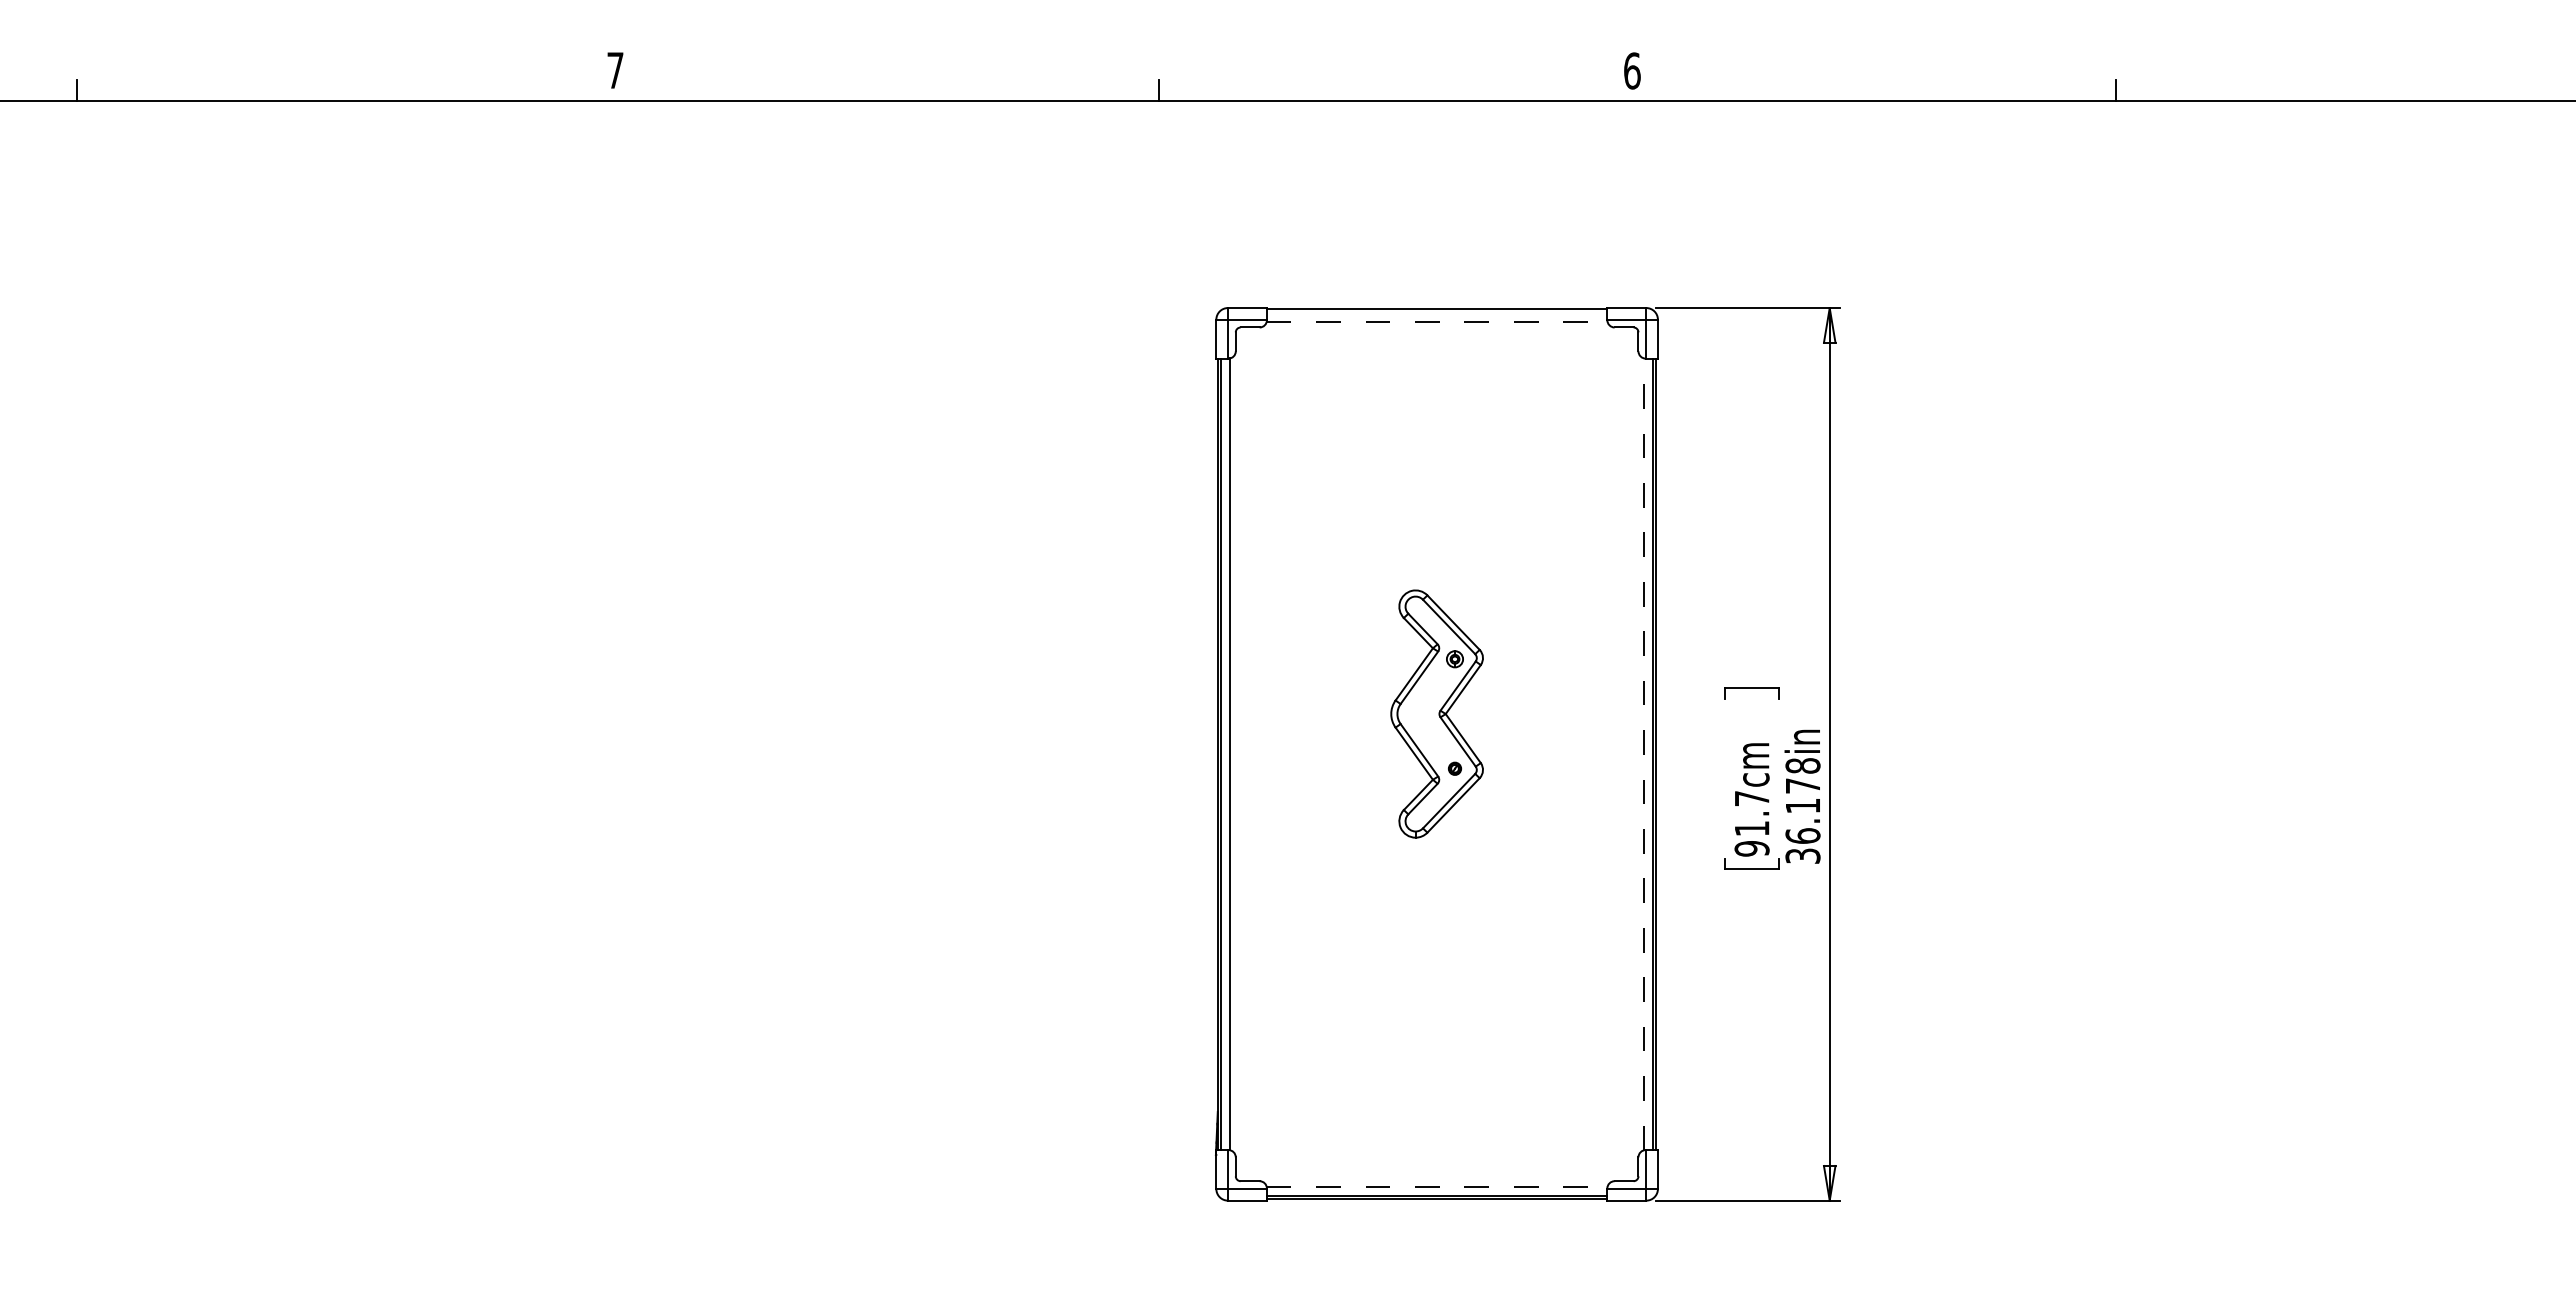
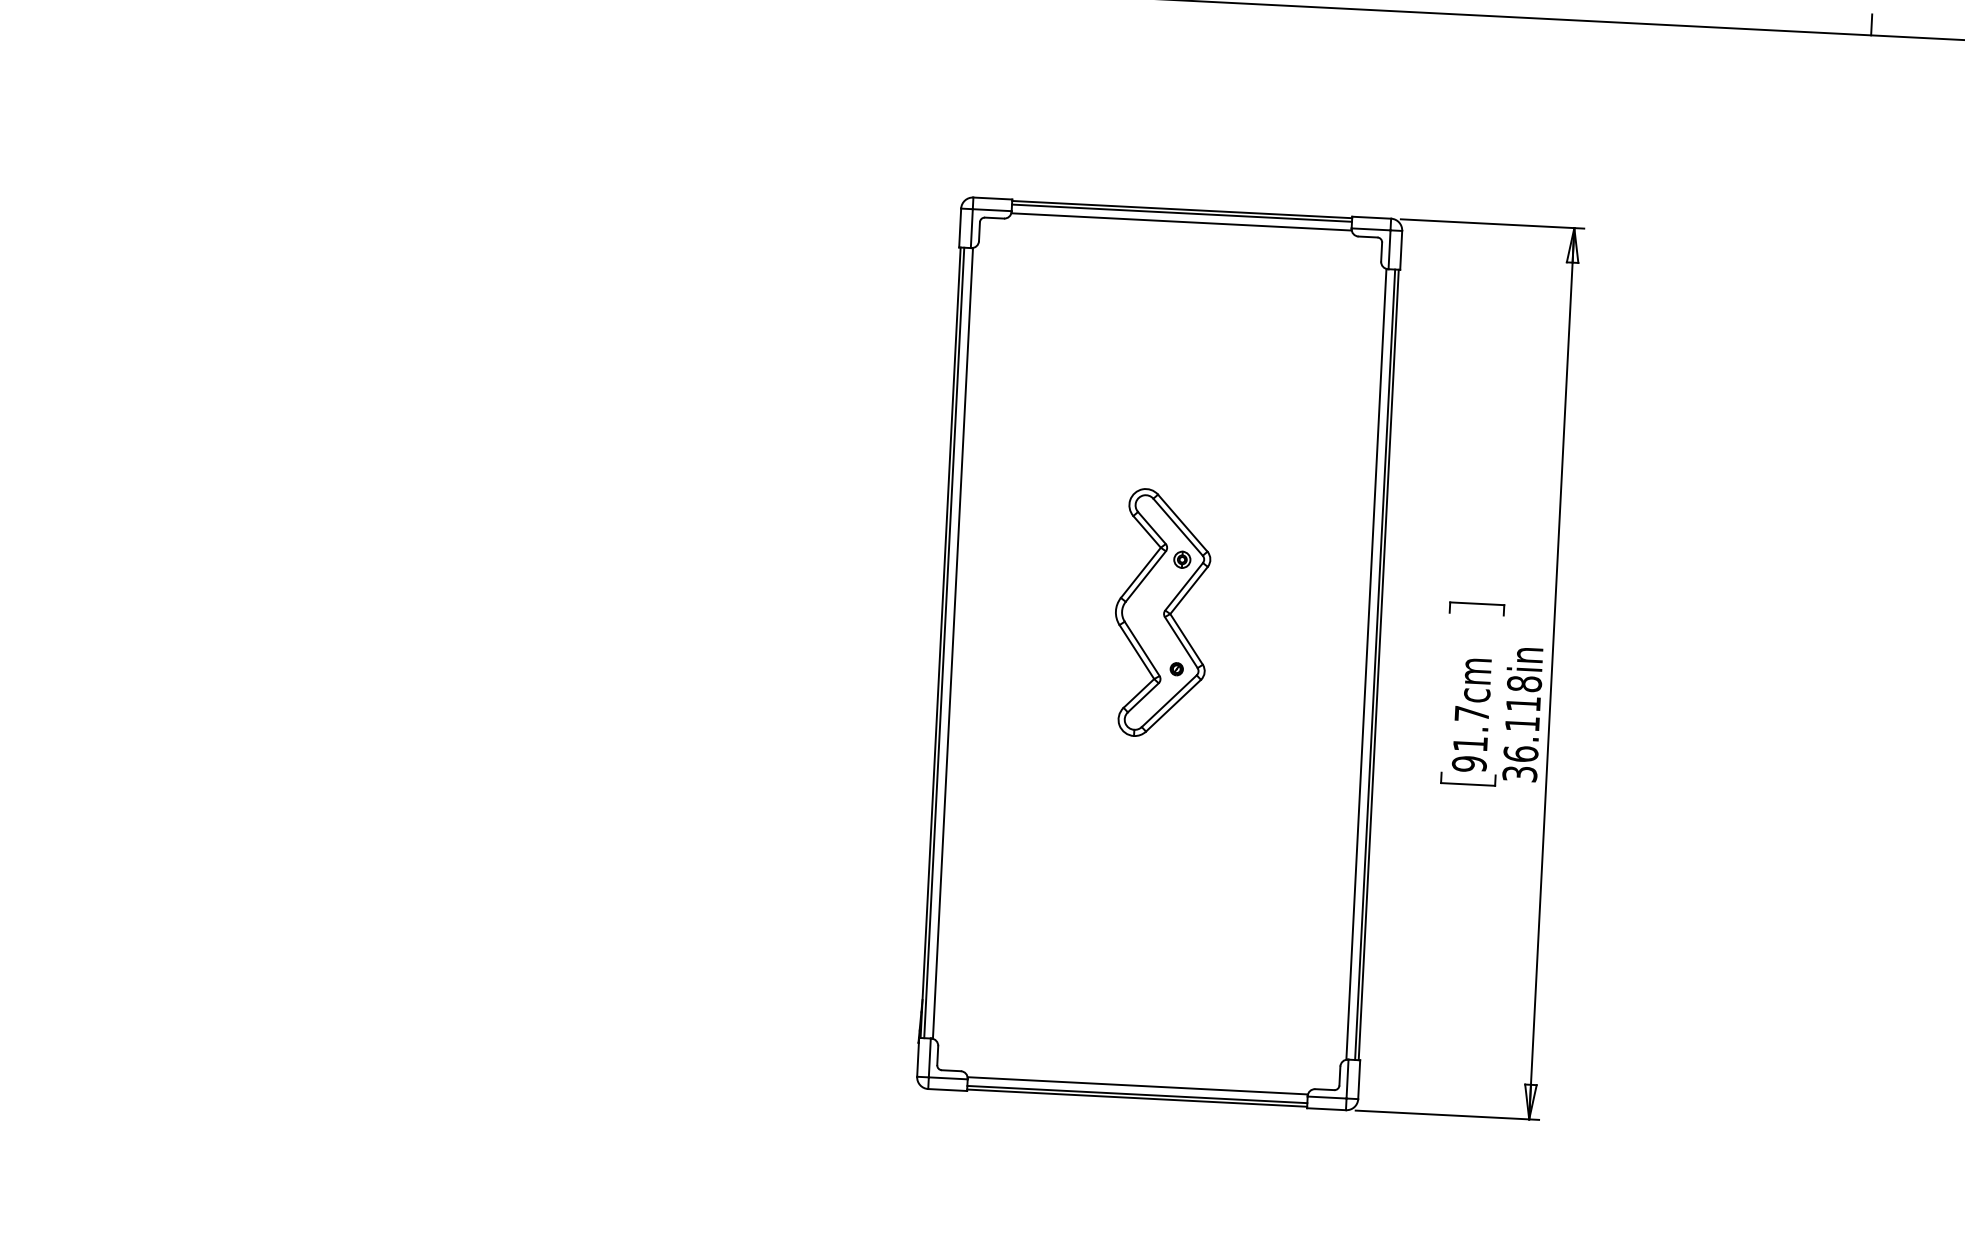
line: (1436, 313) -> (1181, 213), added
line: (1437, 321) -> (1181, 221), dashed -> solid
line: (1644, 754) -> (1366, 664), dashed -> solid
text: (1802, 785) -> (1523, 703), 36.178in -> 36.118in
line: (1437, 1186) -> (1138, 1085), dashed -> solid

